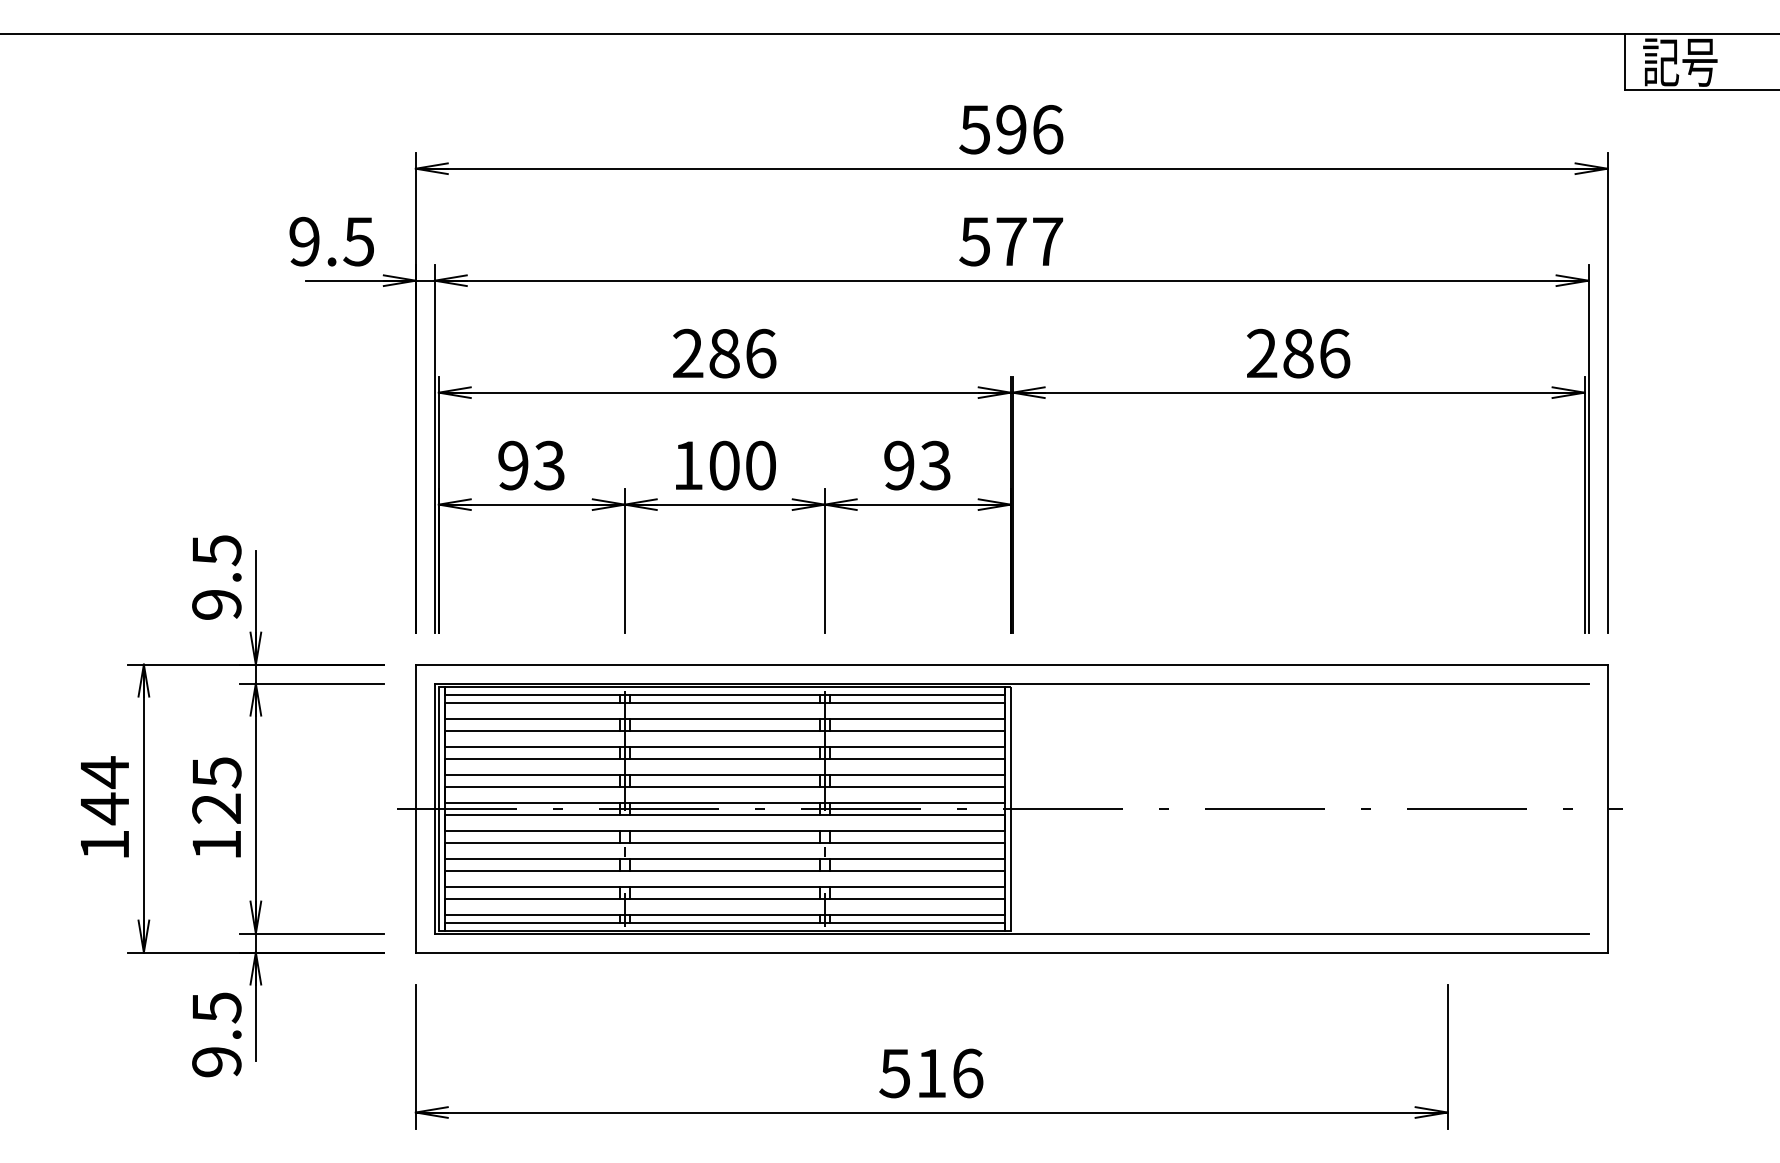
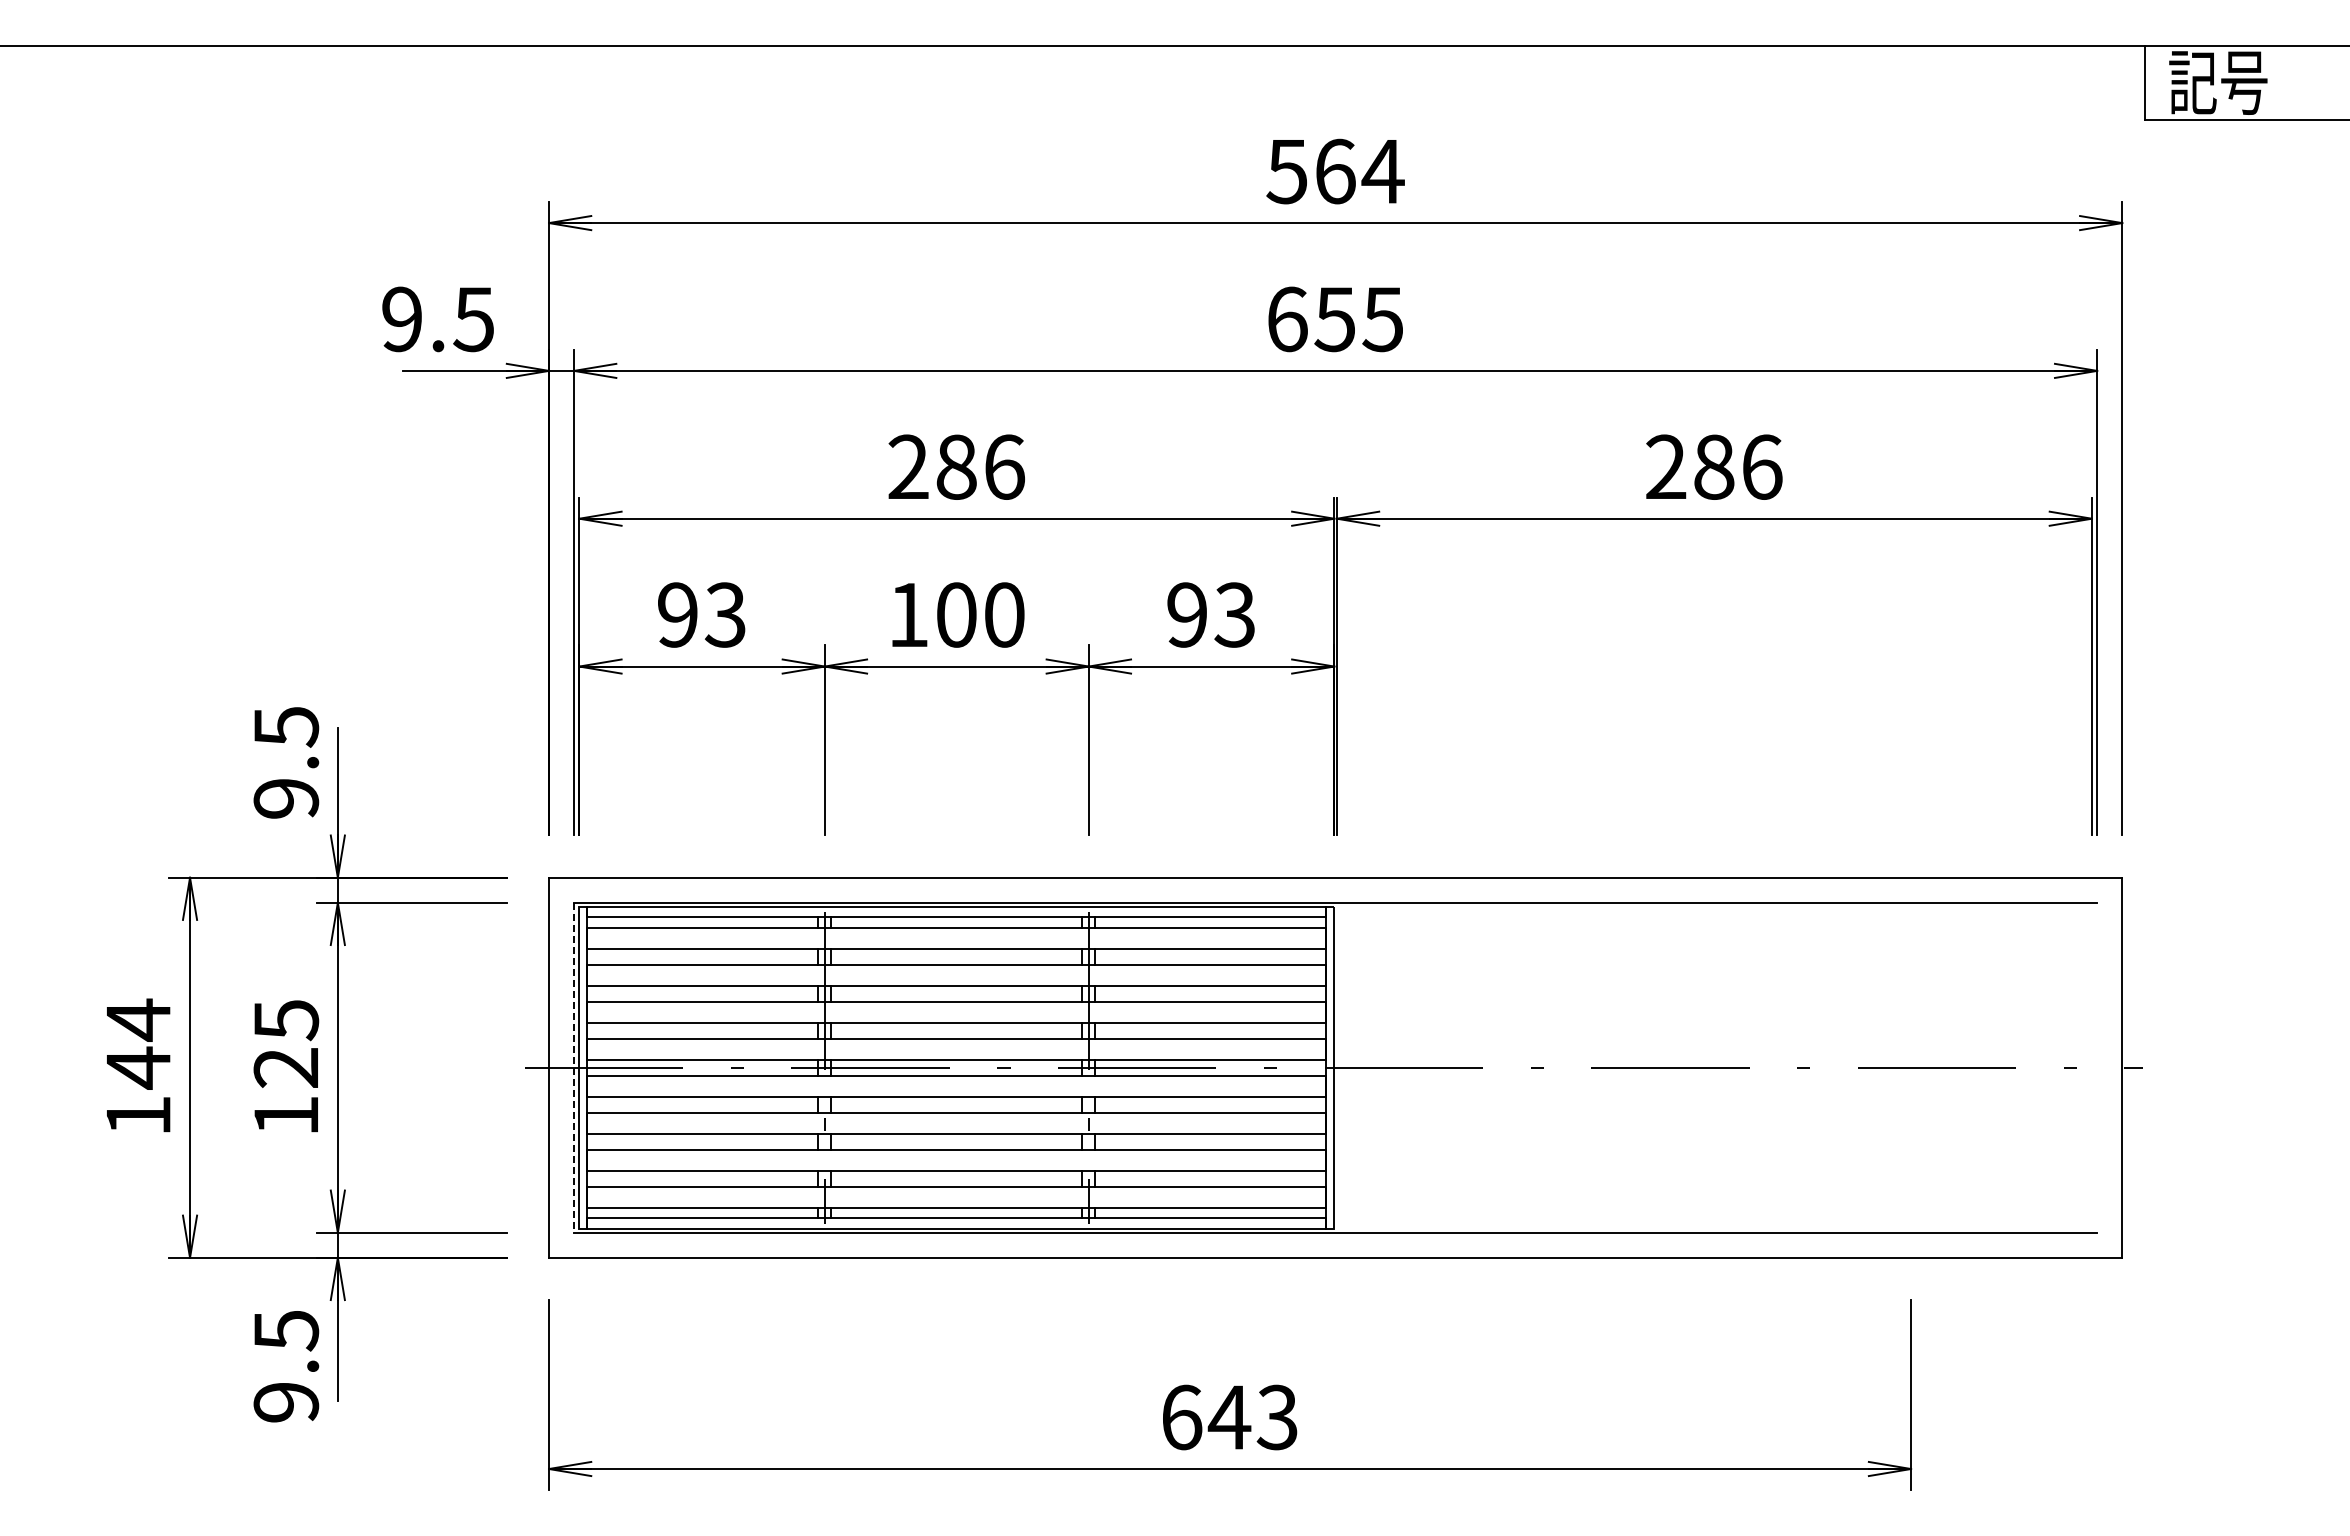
text: (1029, 129) -> (1359, 171), 596 -> 564
text: (1010, 241) -> (1334, 319), 577 -> 655
line: (435, 808) -> (574, 1067), solid -> dashed
text: (931, 1073) -> (1229, 1417), 516 -> 643

